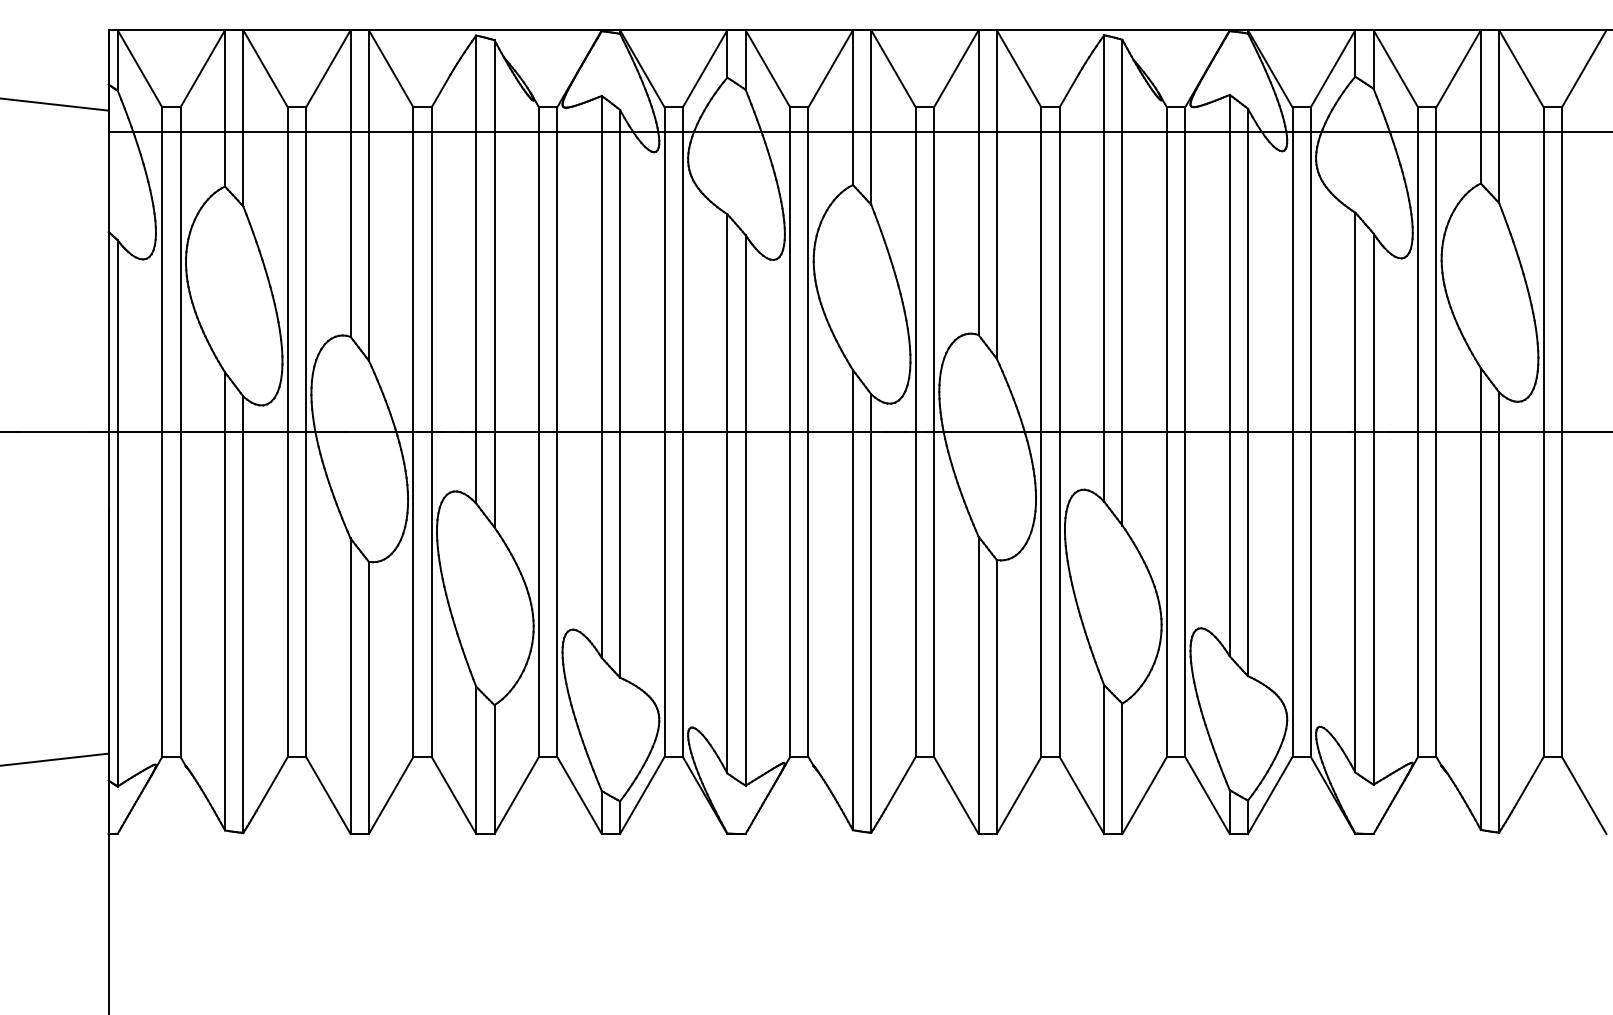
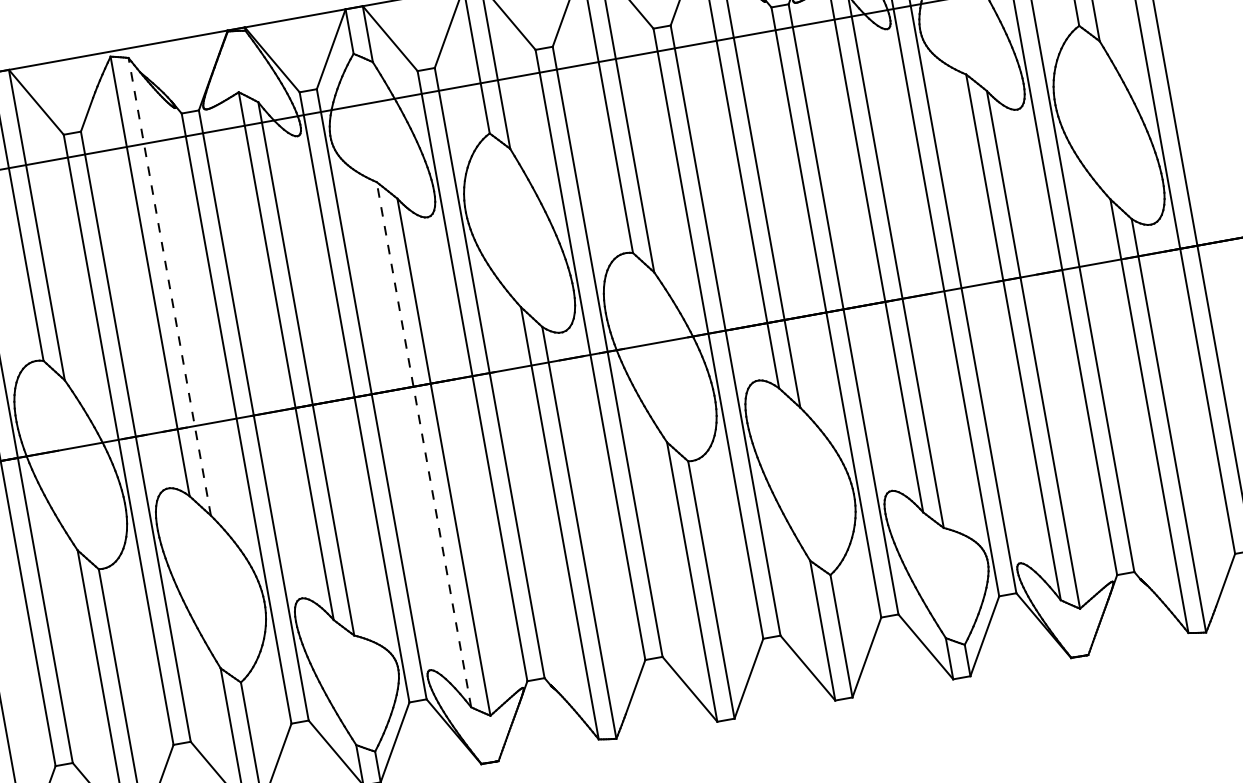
line: (494, 283) -> (169, 286), solid -> dashed
line: (727, 493) -> (424, 444), solid -> dashed

